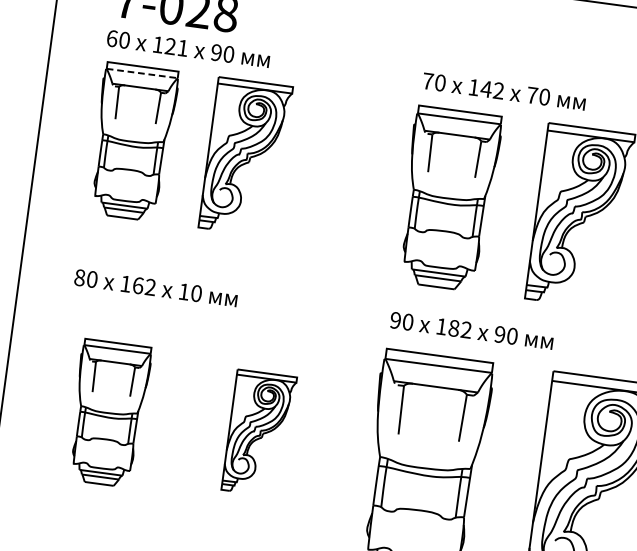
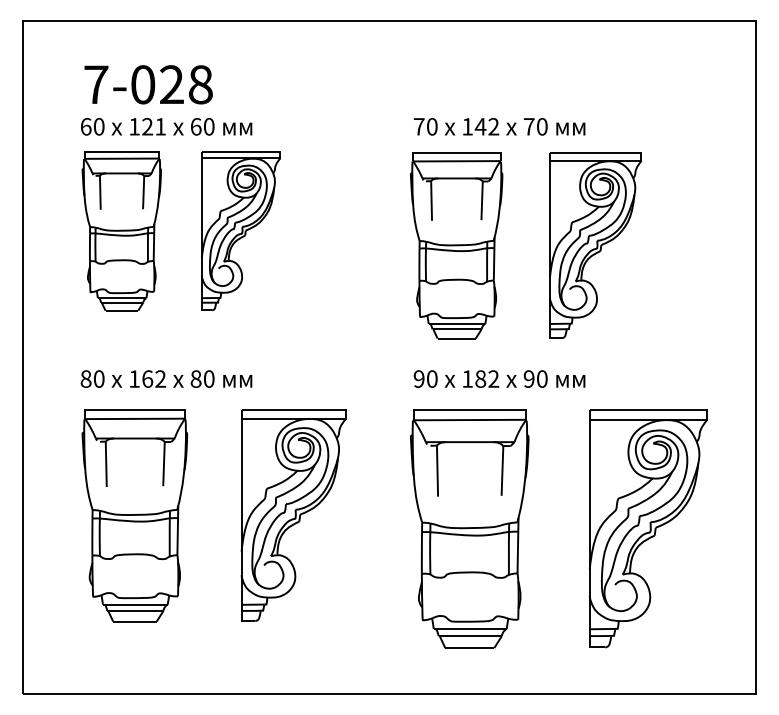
text: (216, 52) -> (195, 126), 90 -> 60
line: (142, 73) -> (122, 158), dashed -> solid
text: (183, 291) -> (195, 378), 10 -> 80
part: (108, 413) -> (134, 515), size x1.43
part: (259, 433) -> (293, 515), size x1.67

